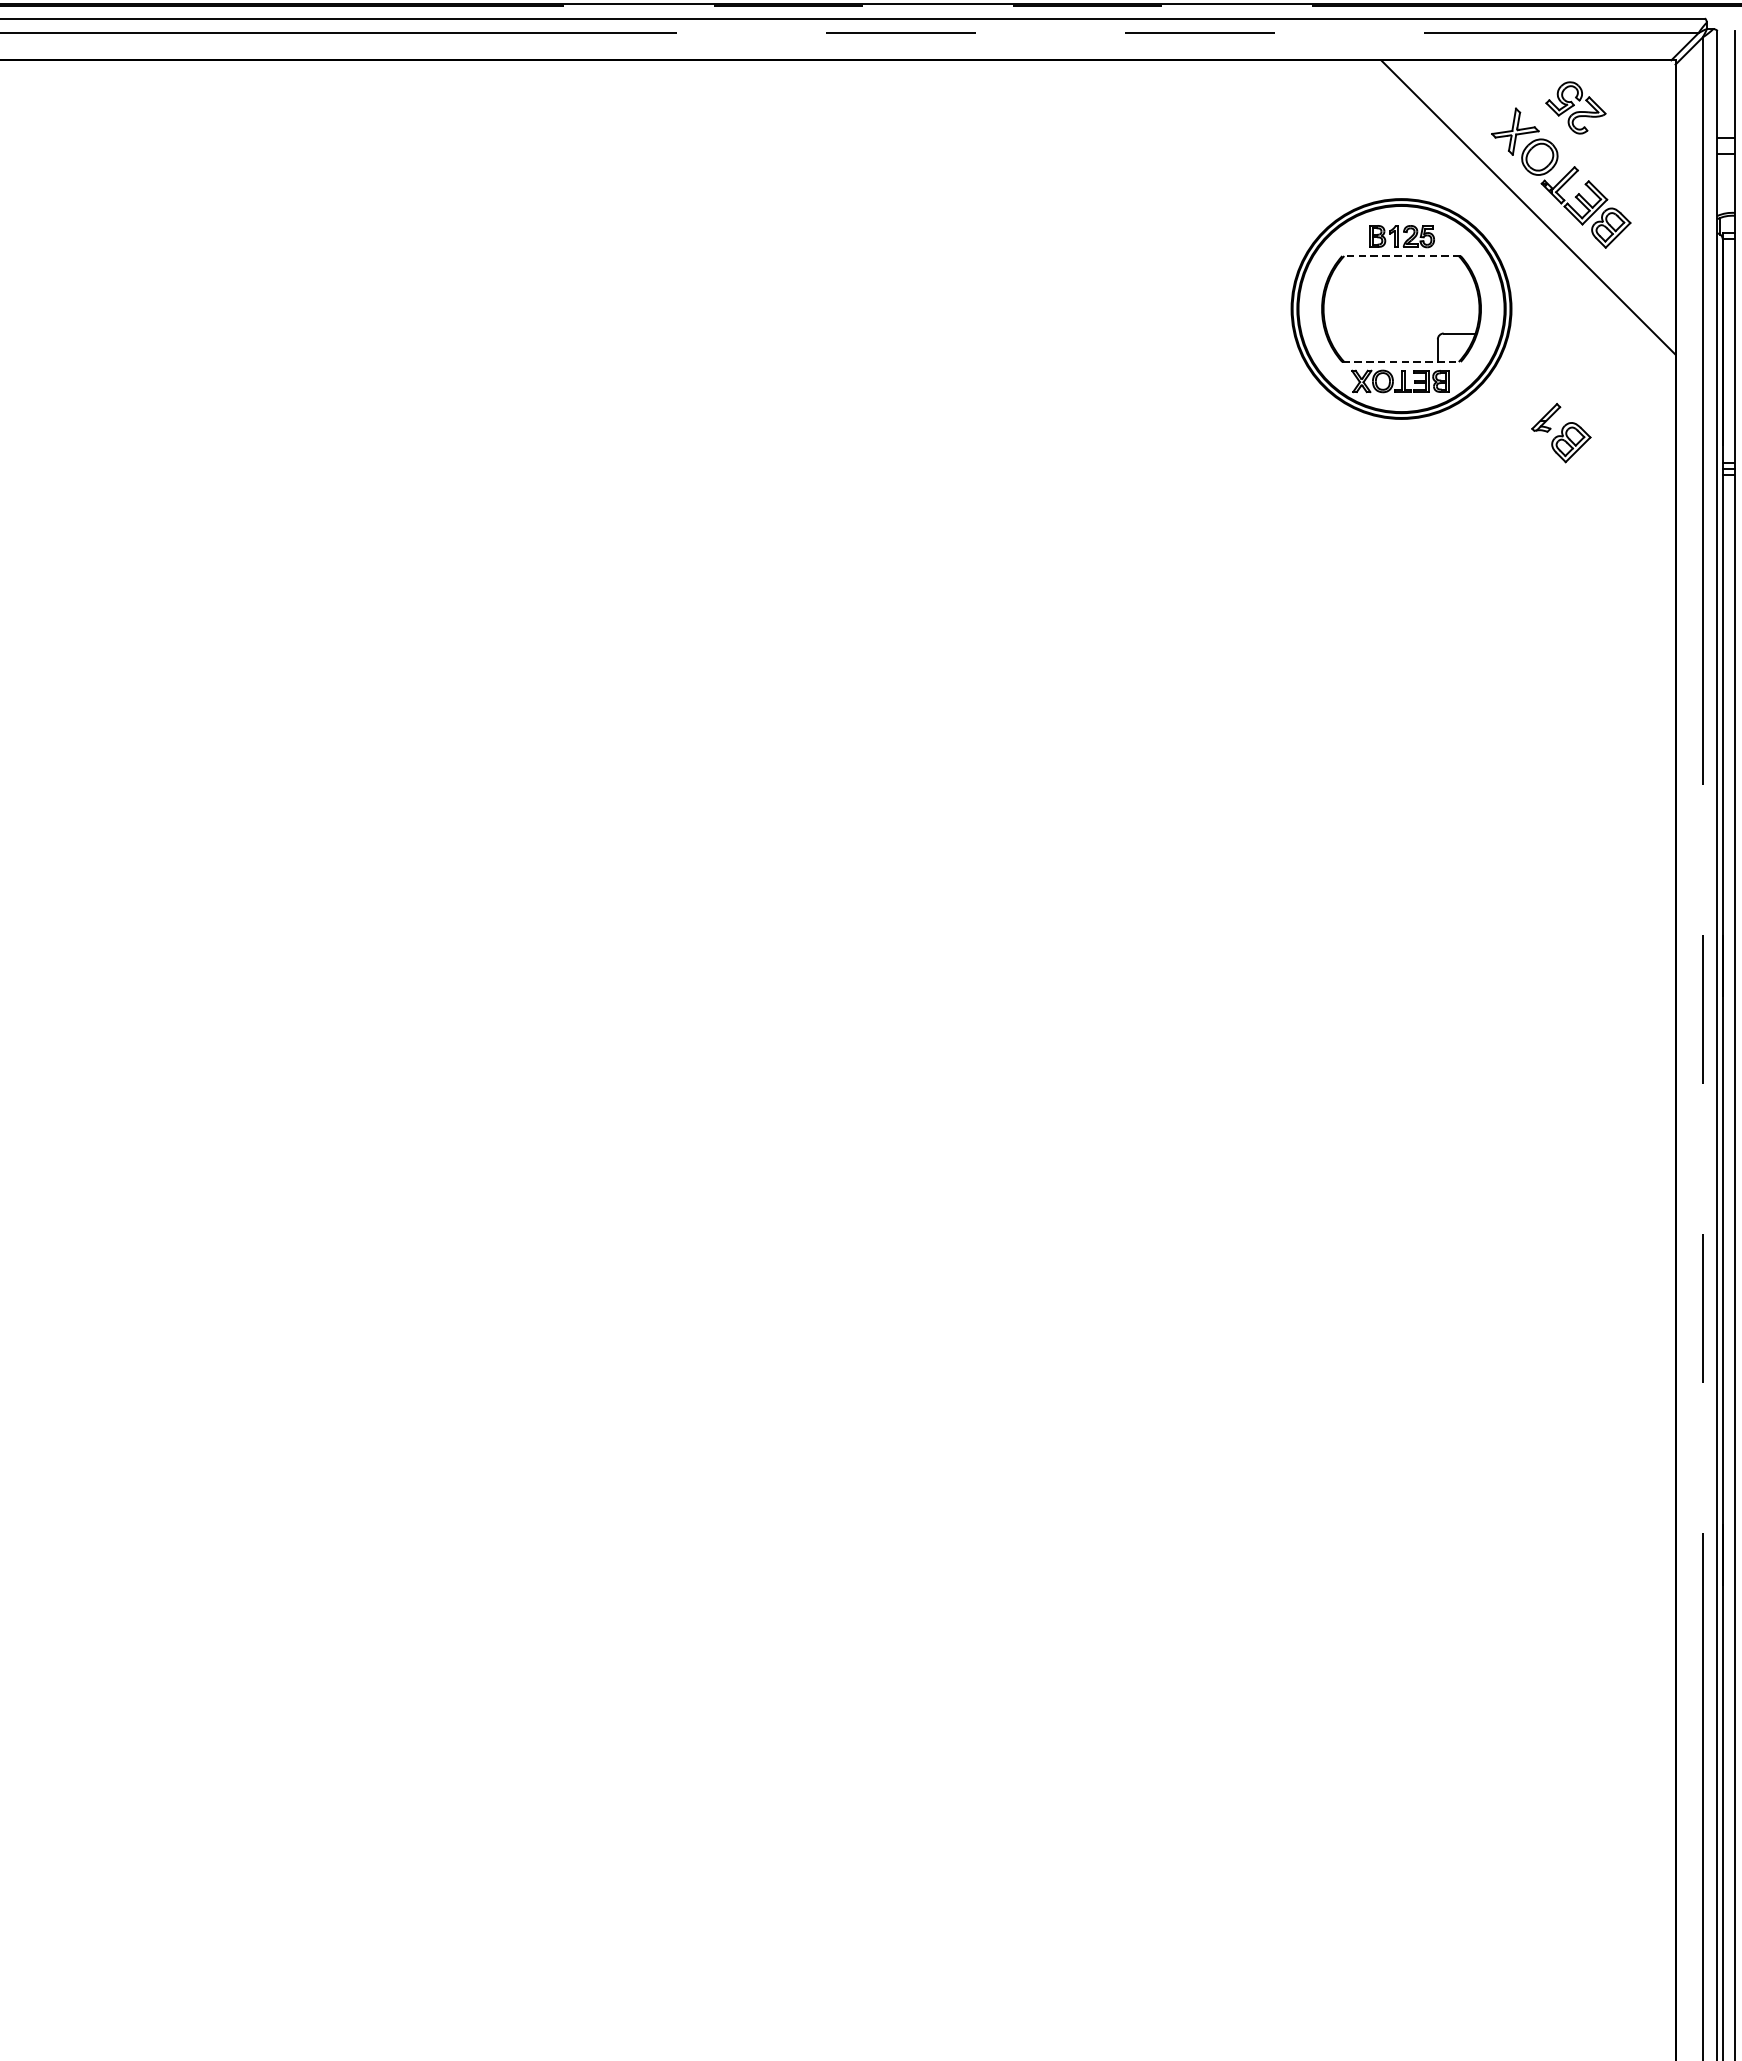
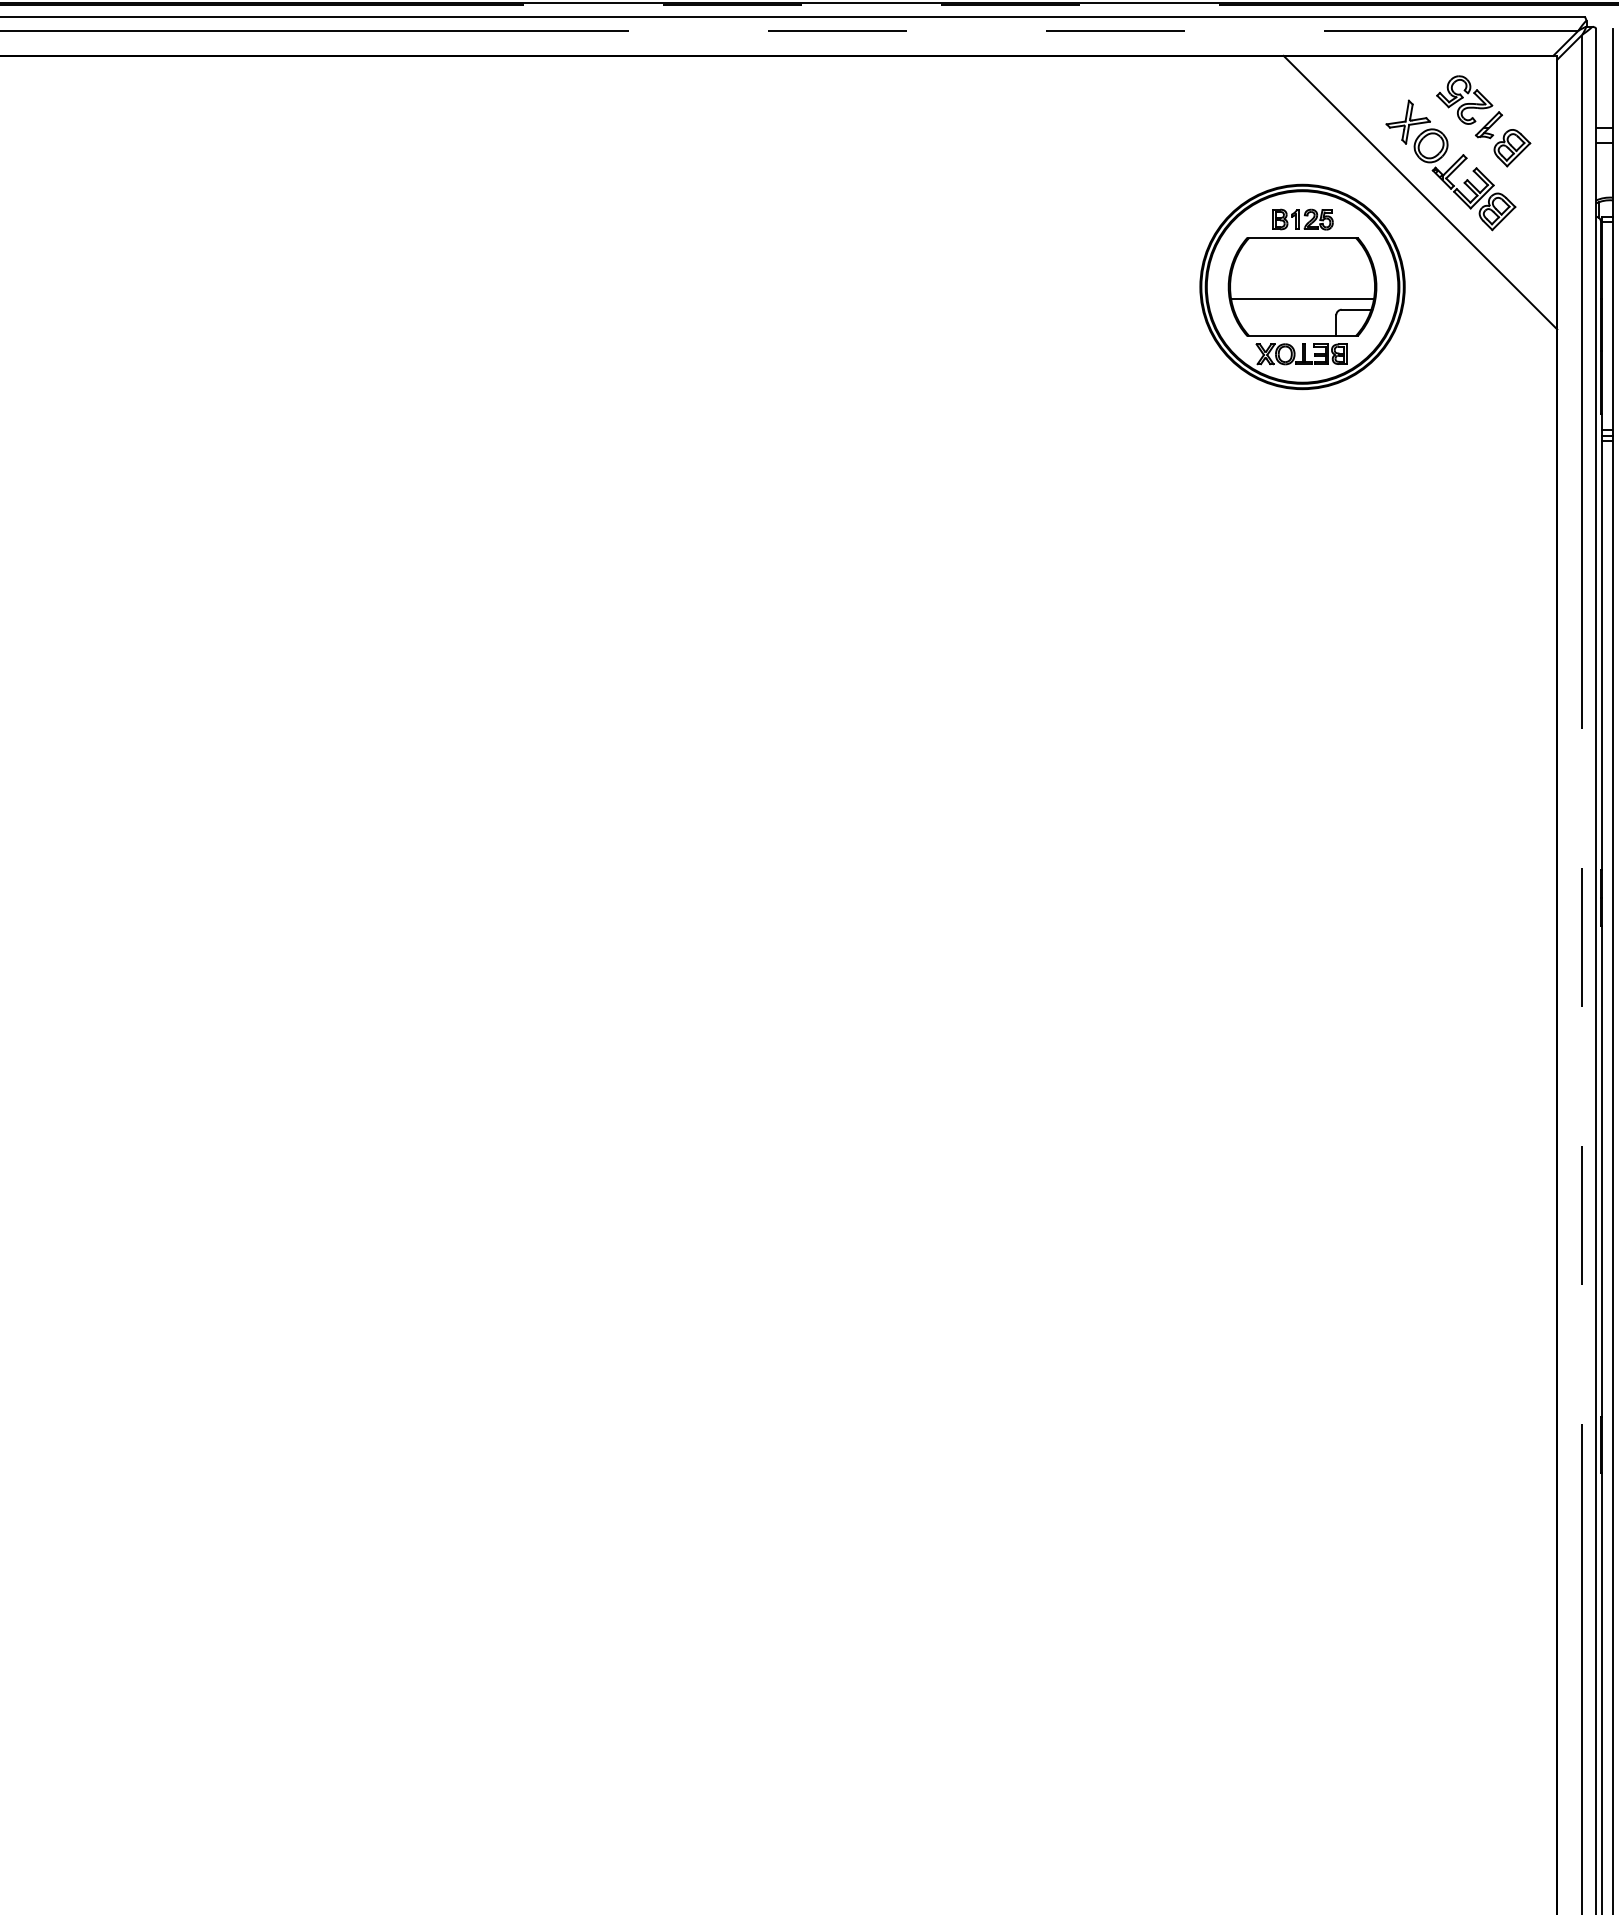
line: (1401, 255) -> (1302, 237), dashed -> solid
line: (1401, 322) -> (1302, 299), added
line: (1402, 362) -> (1303, 336), dashed -> solid
part: (1561, 433) -> (1503, 139), moved

